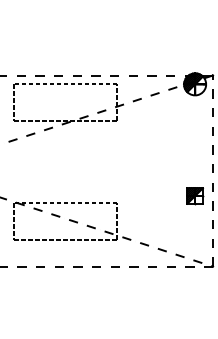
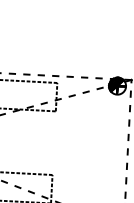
part: (195, 196) -> (113, 172), removed

